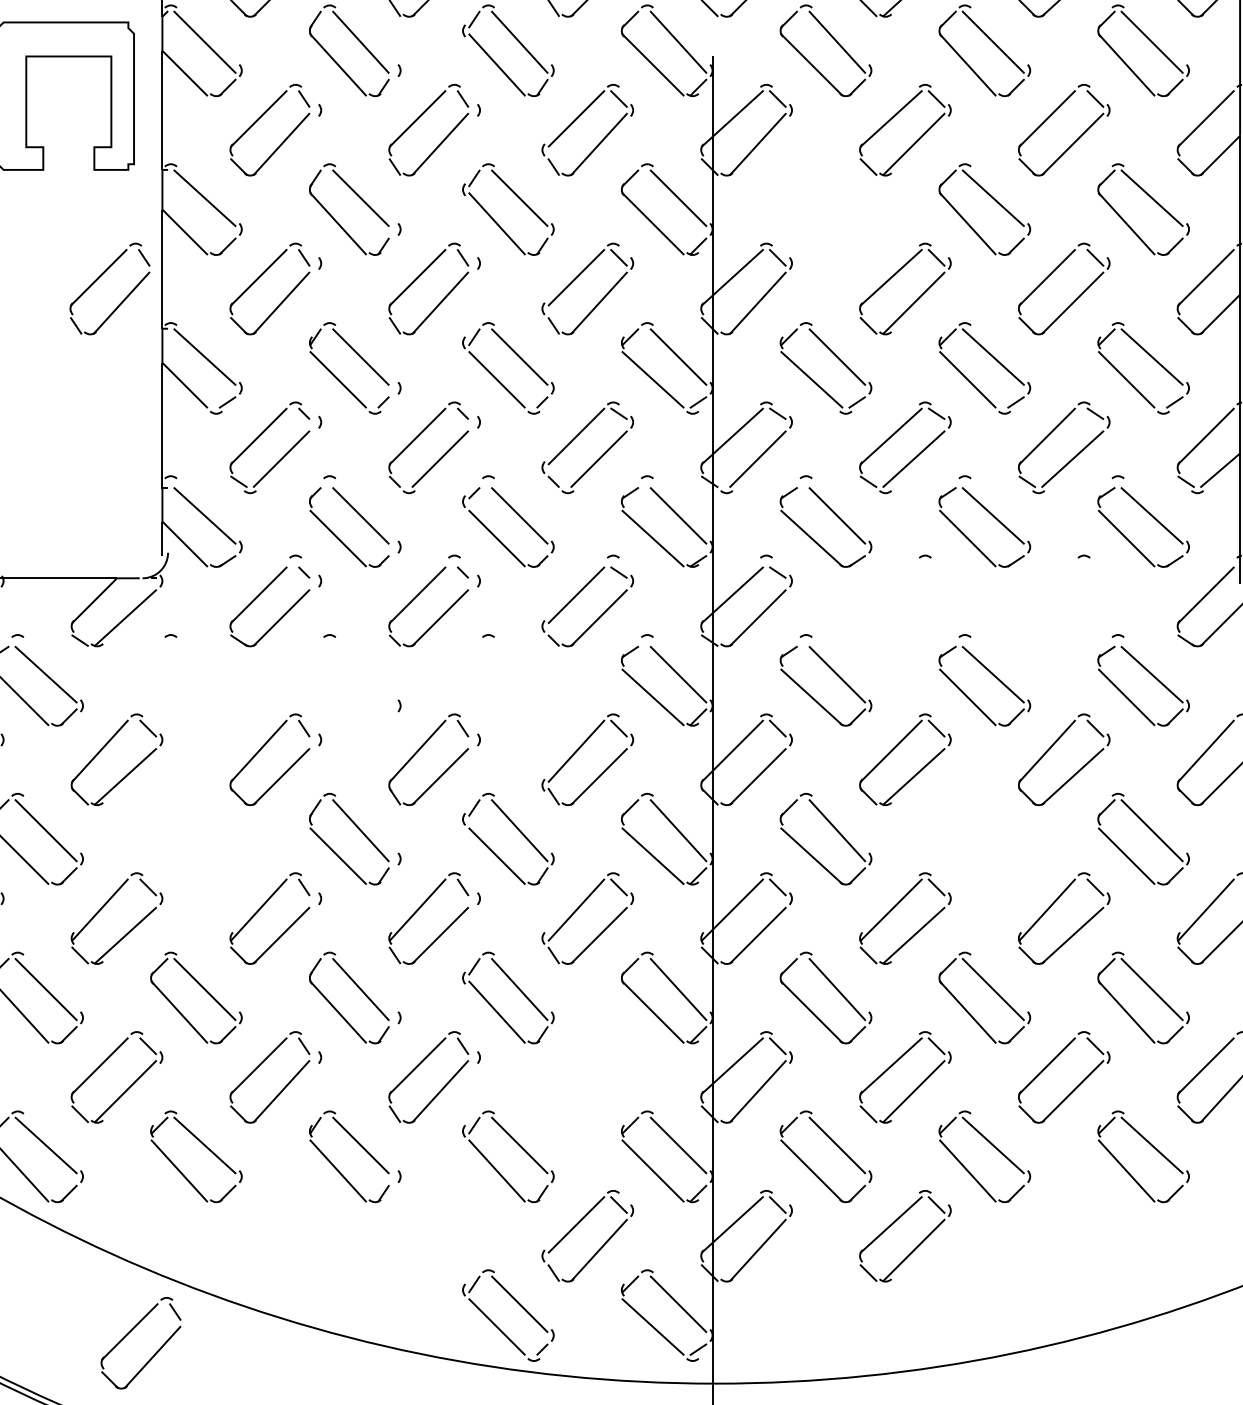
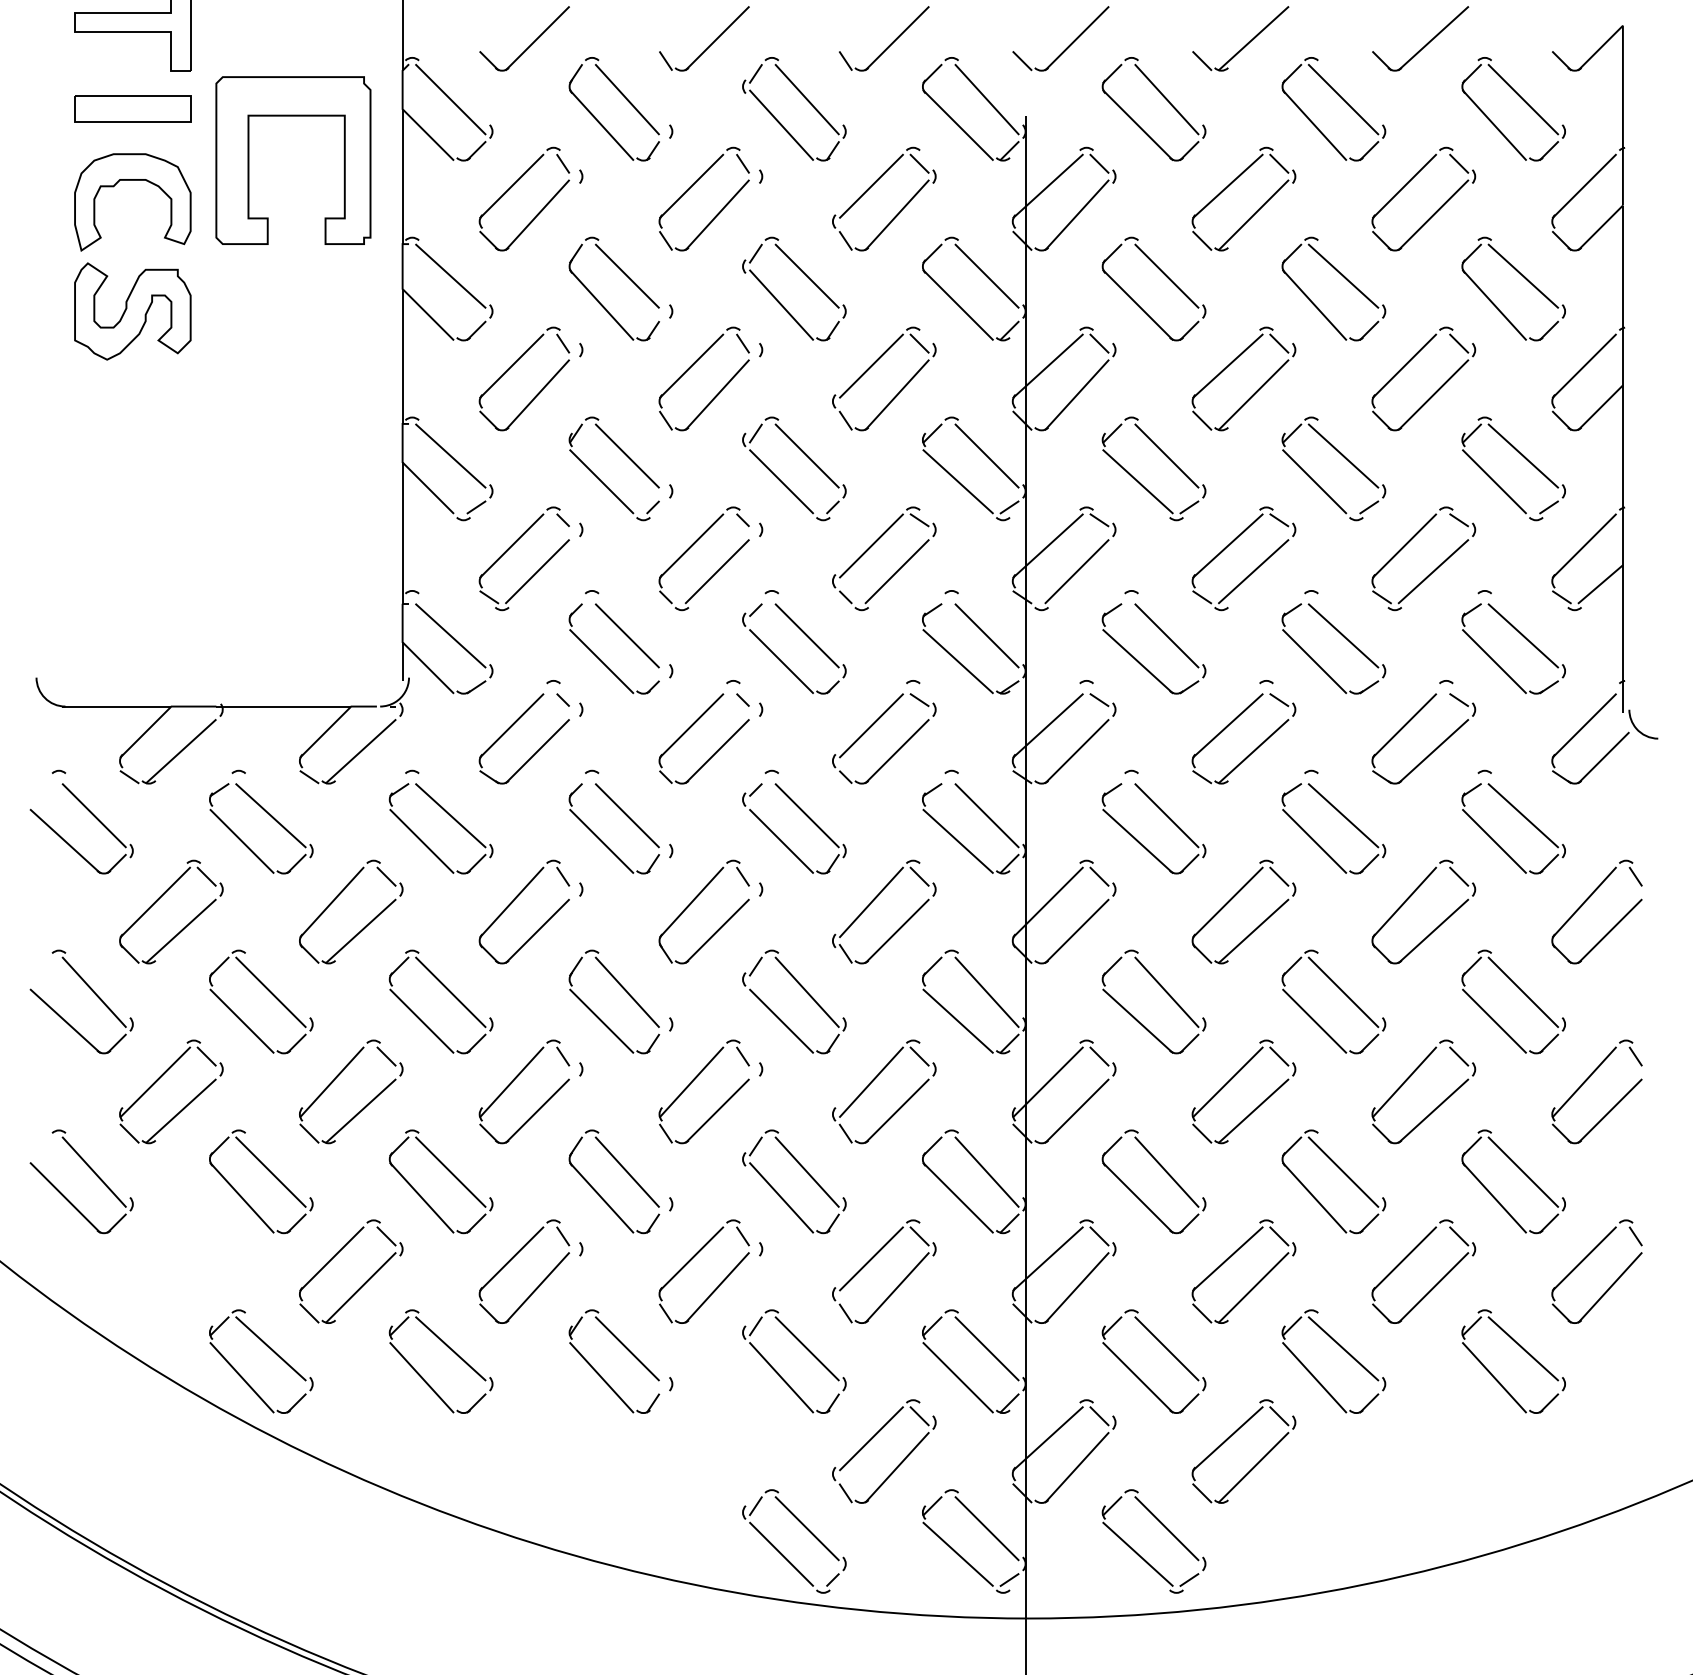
part: (836, 198) -> (1165, 276), added
part: (99, 277) -> (331, 366), removed
part: (914, 616) -> (1254, 749), added
part: (1073, 616) -> (1434, 749), added
part: (519, 675) -> (806, 816), added
part: (205, 676) -> (451, 817), added
part: (338, 695) -> (601, 839), added
part: (203, 830) -> (449, 992), added
part: (992, 830) -> (1342, 992), added
part: (577, 1066) -> (872, 1259), added
part: (836, 1304) -> (1165, 1528), added
part: (130, 1332) -> (366, 1560), removed

